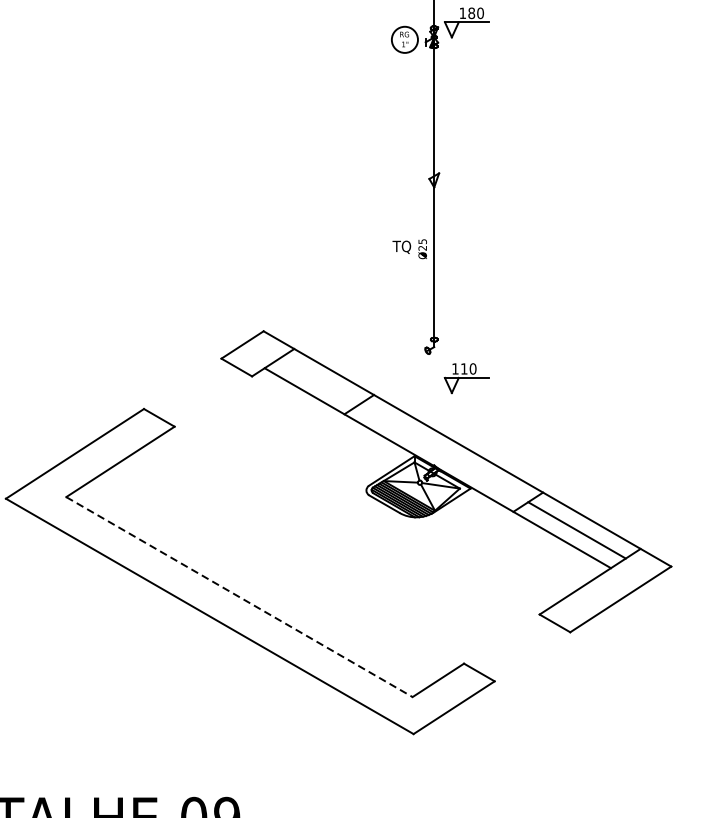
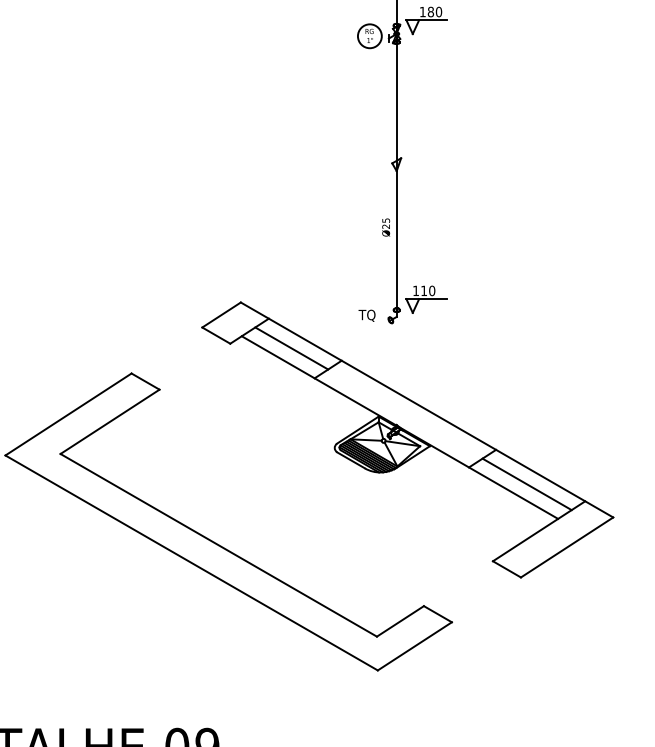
text: (401, 246) -> (366, 315), moved
part: (466, 378) -> (426, 299), moved
line: (319, 381) -> (291, 348), added
line: (239, 597) -> (218, 545), dashed -> solid

